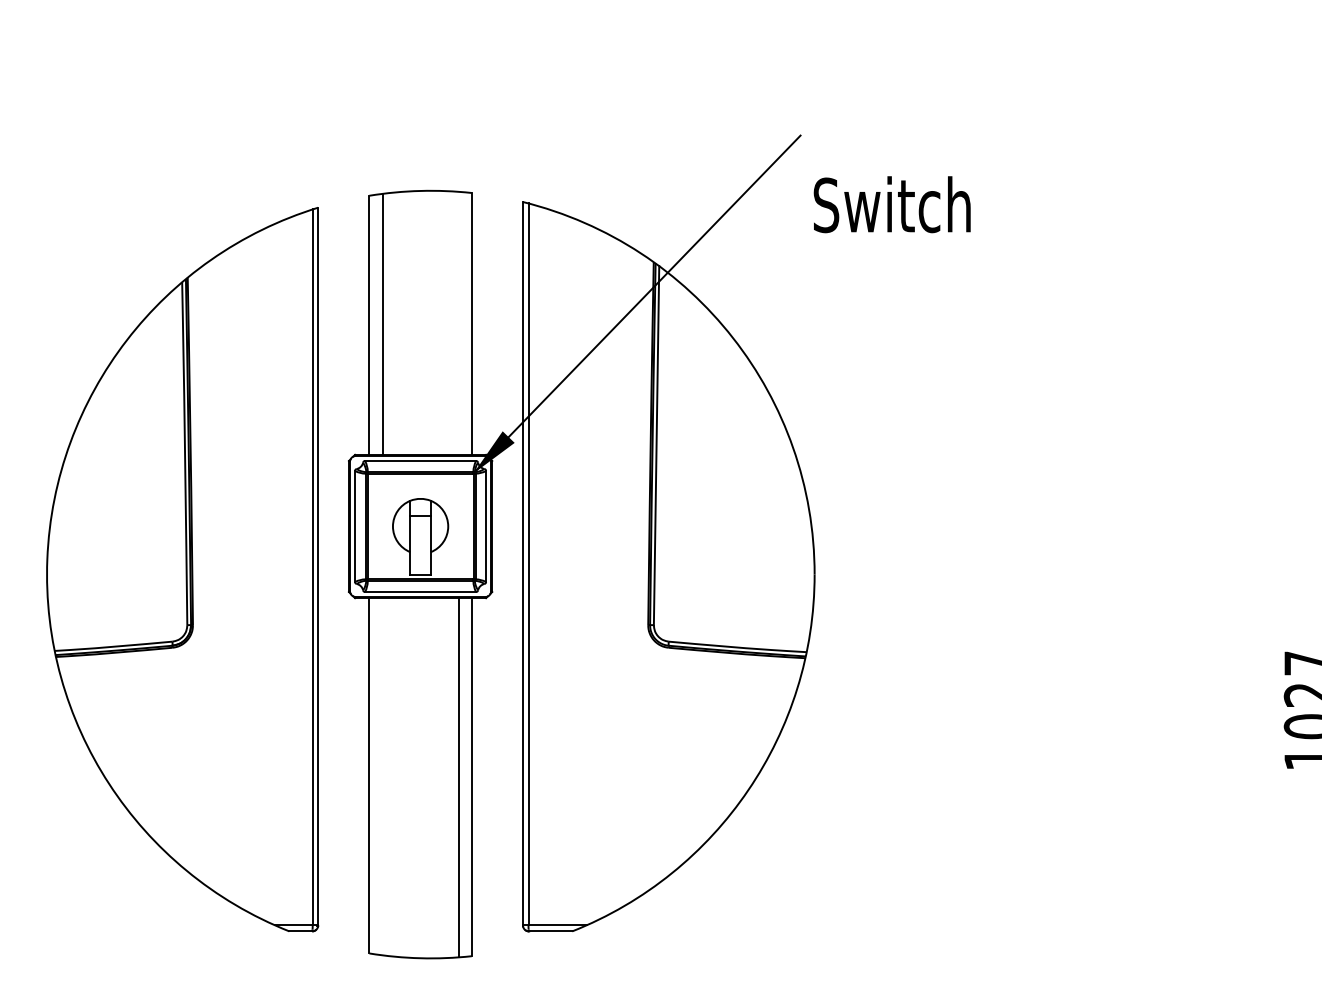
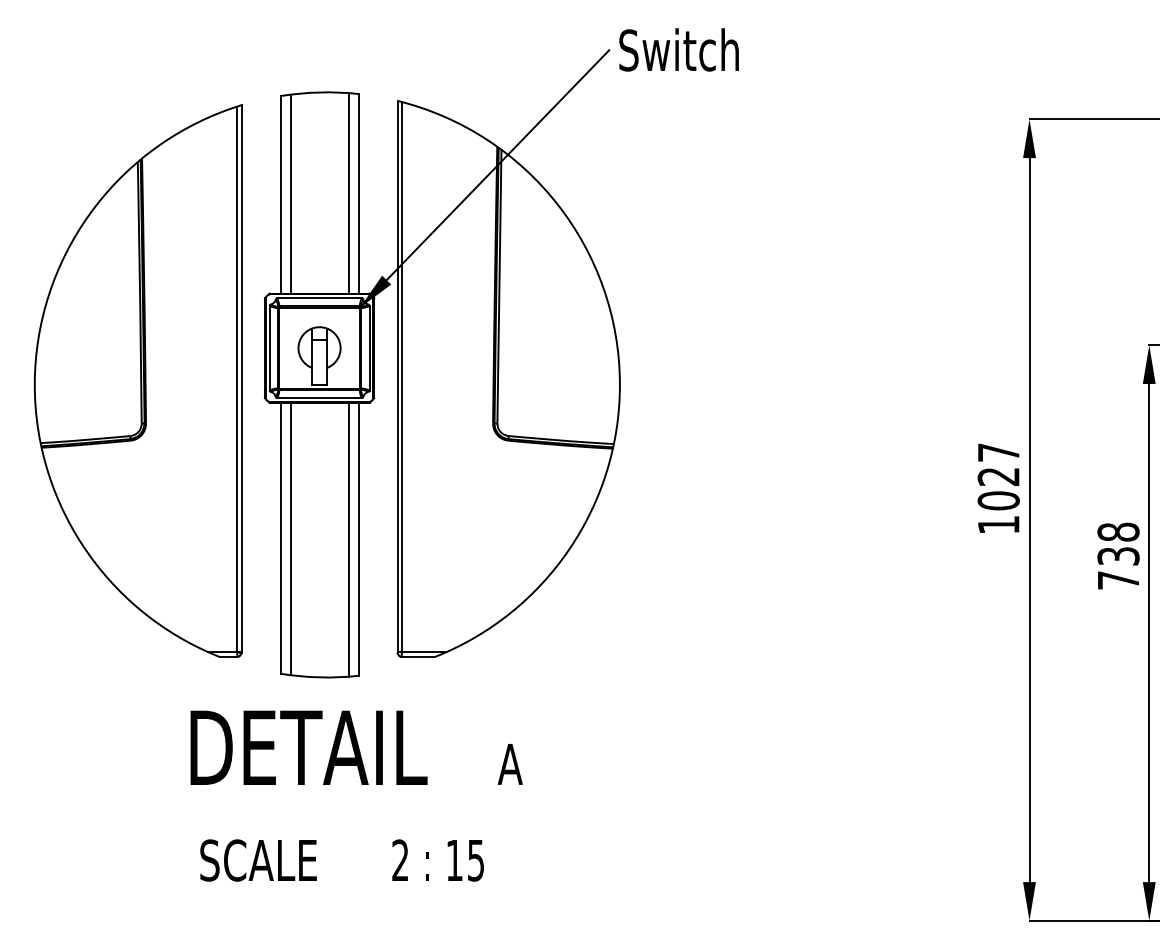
text: (891, 204) -> (678, 49), moved
line: (458, 323) -> (348, 193), added
line: (382, 776) -> (290, 538), added

